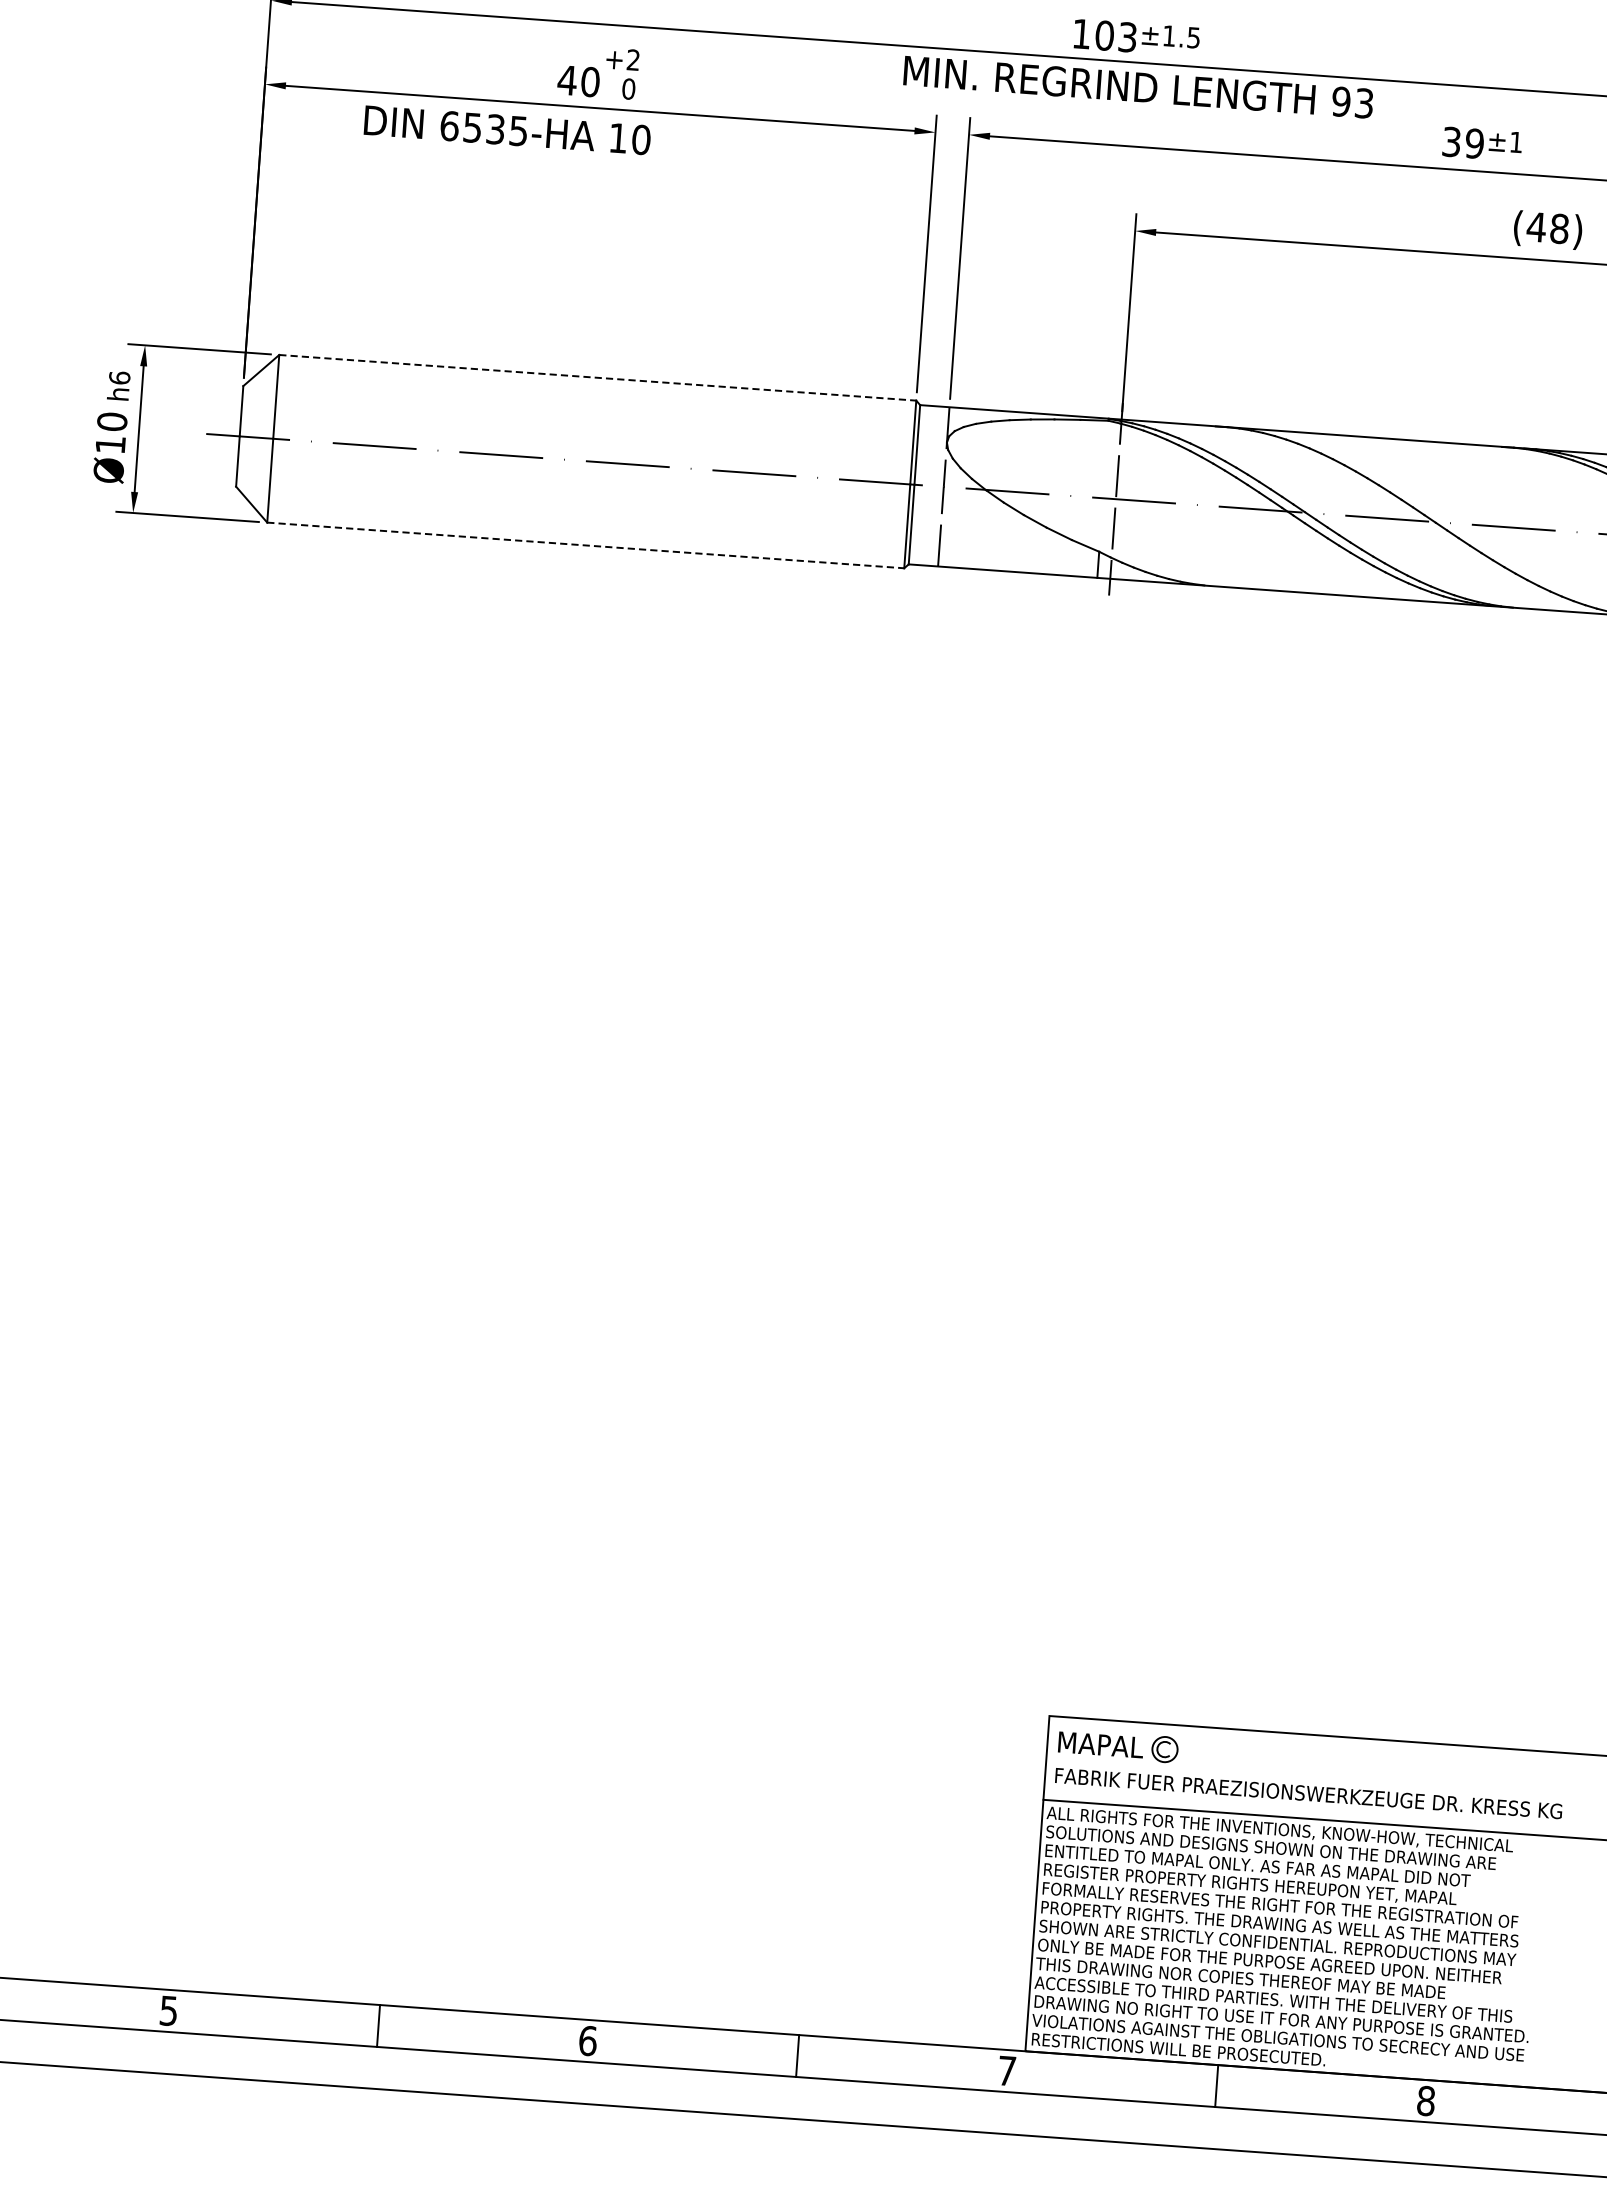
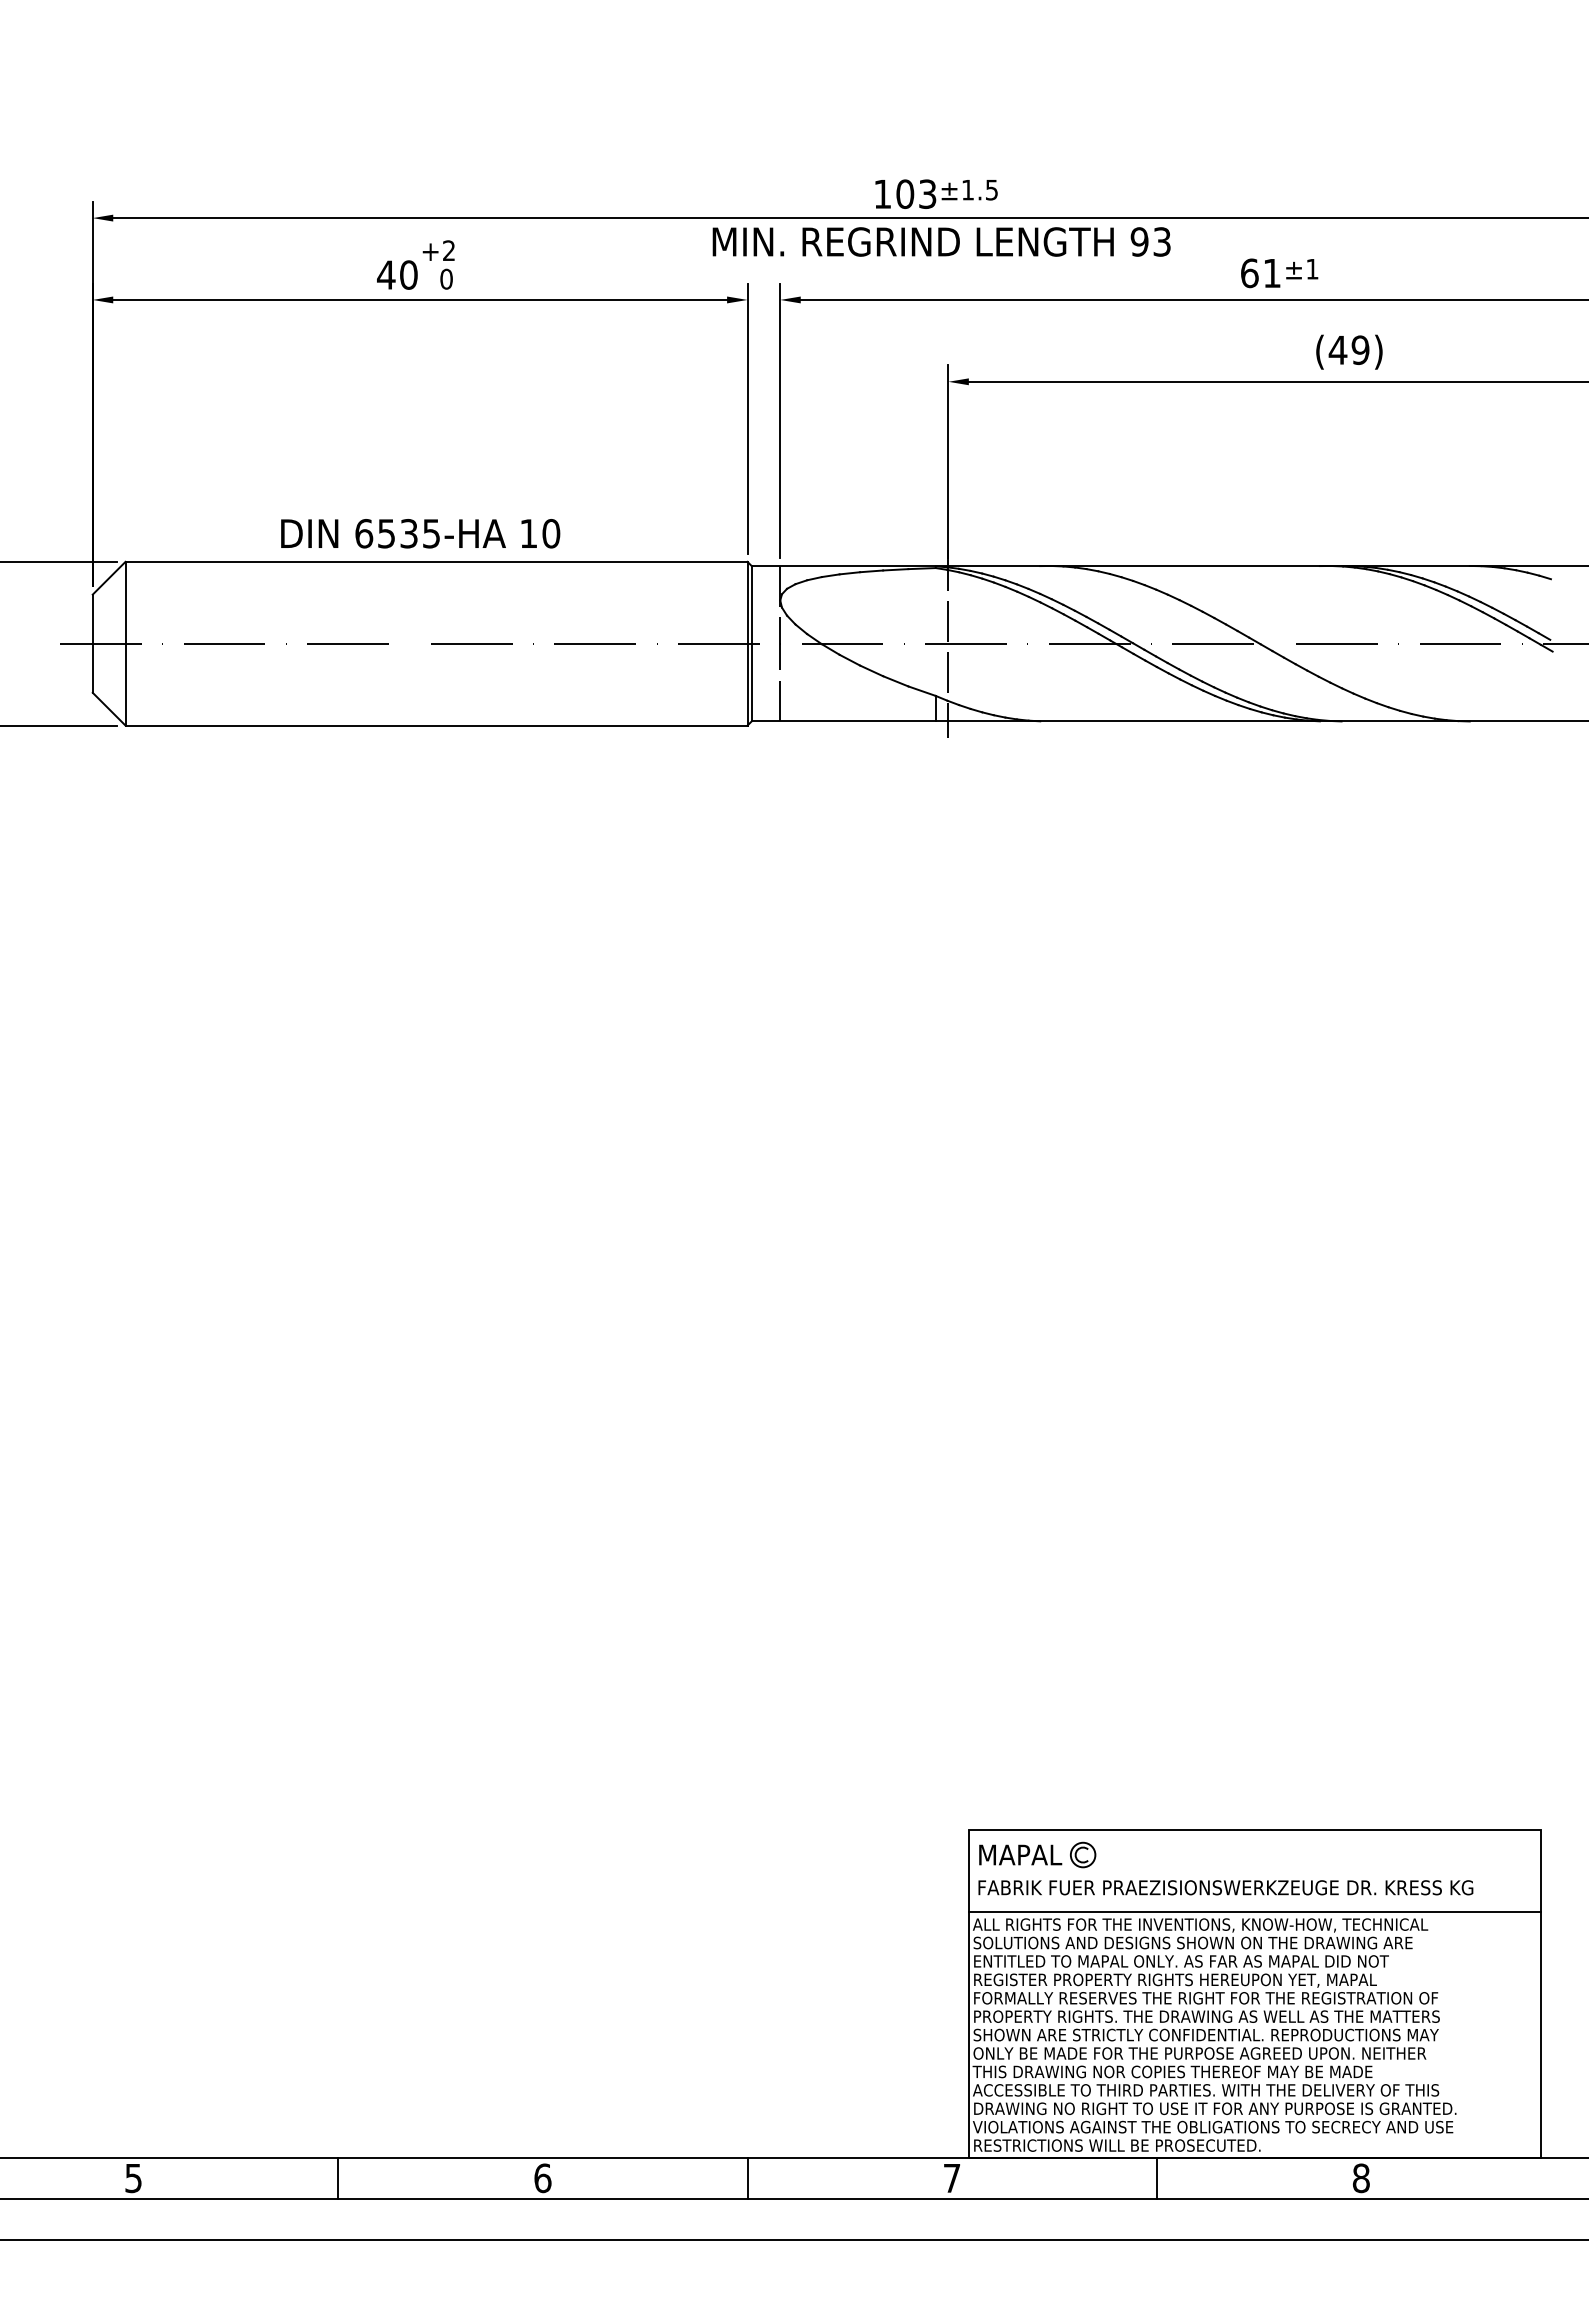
text: (507, 130) -> (420, 533), moved
text: (1462, 142) -> (1260, 273), 39 -> 61
text: (1559, 228) -> (1360, 349), (48) -> (49)
line: (598, 377) -> (437, 561), dashed -> solid
line: (586, 545) -> (437, 725), dashed -> solid

